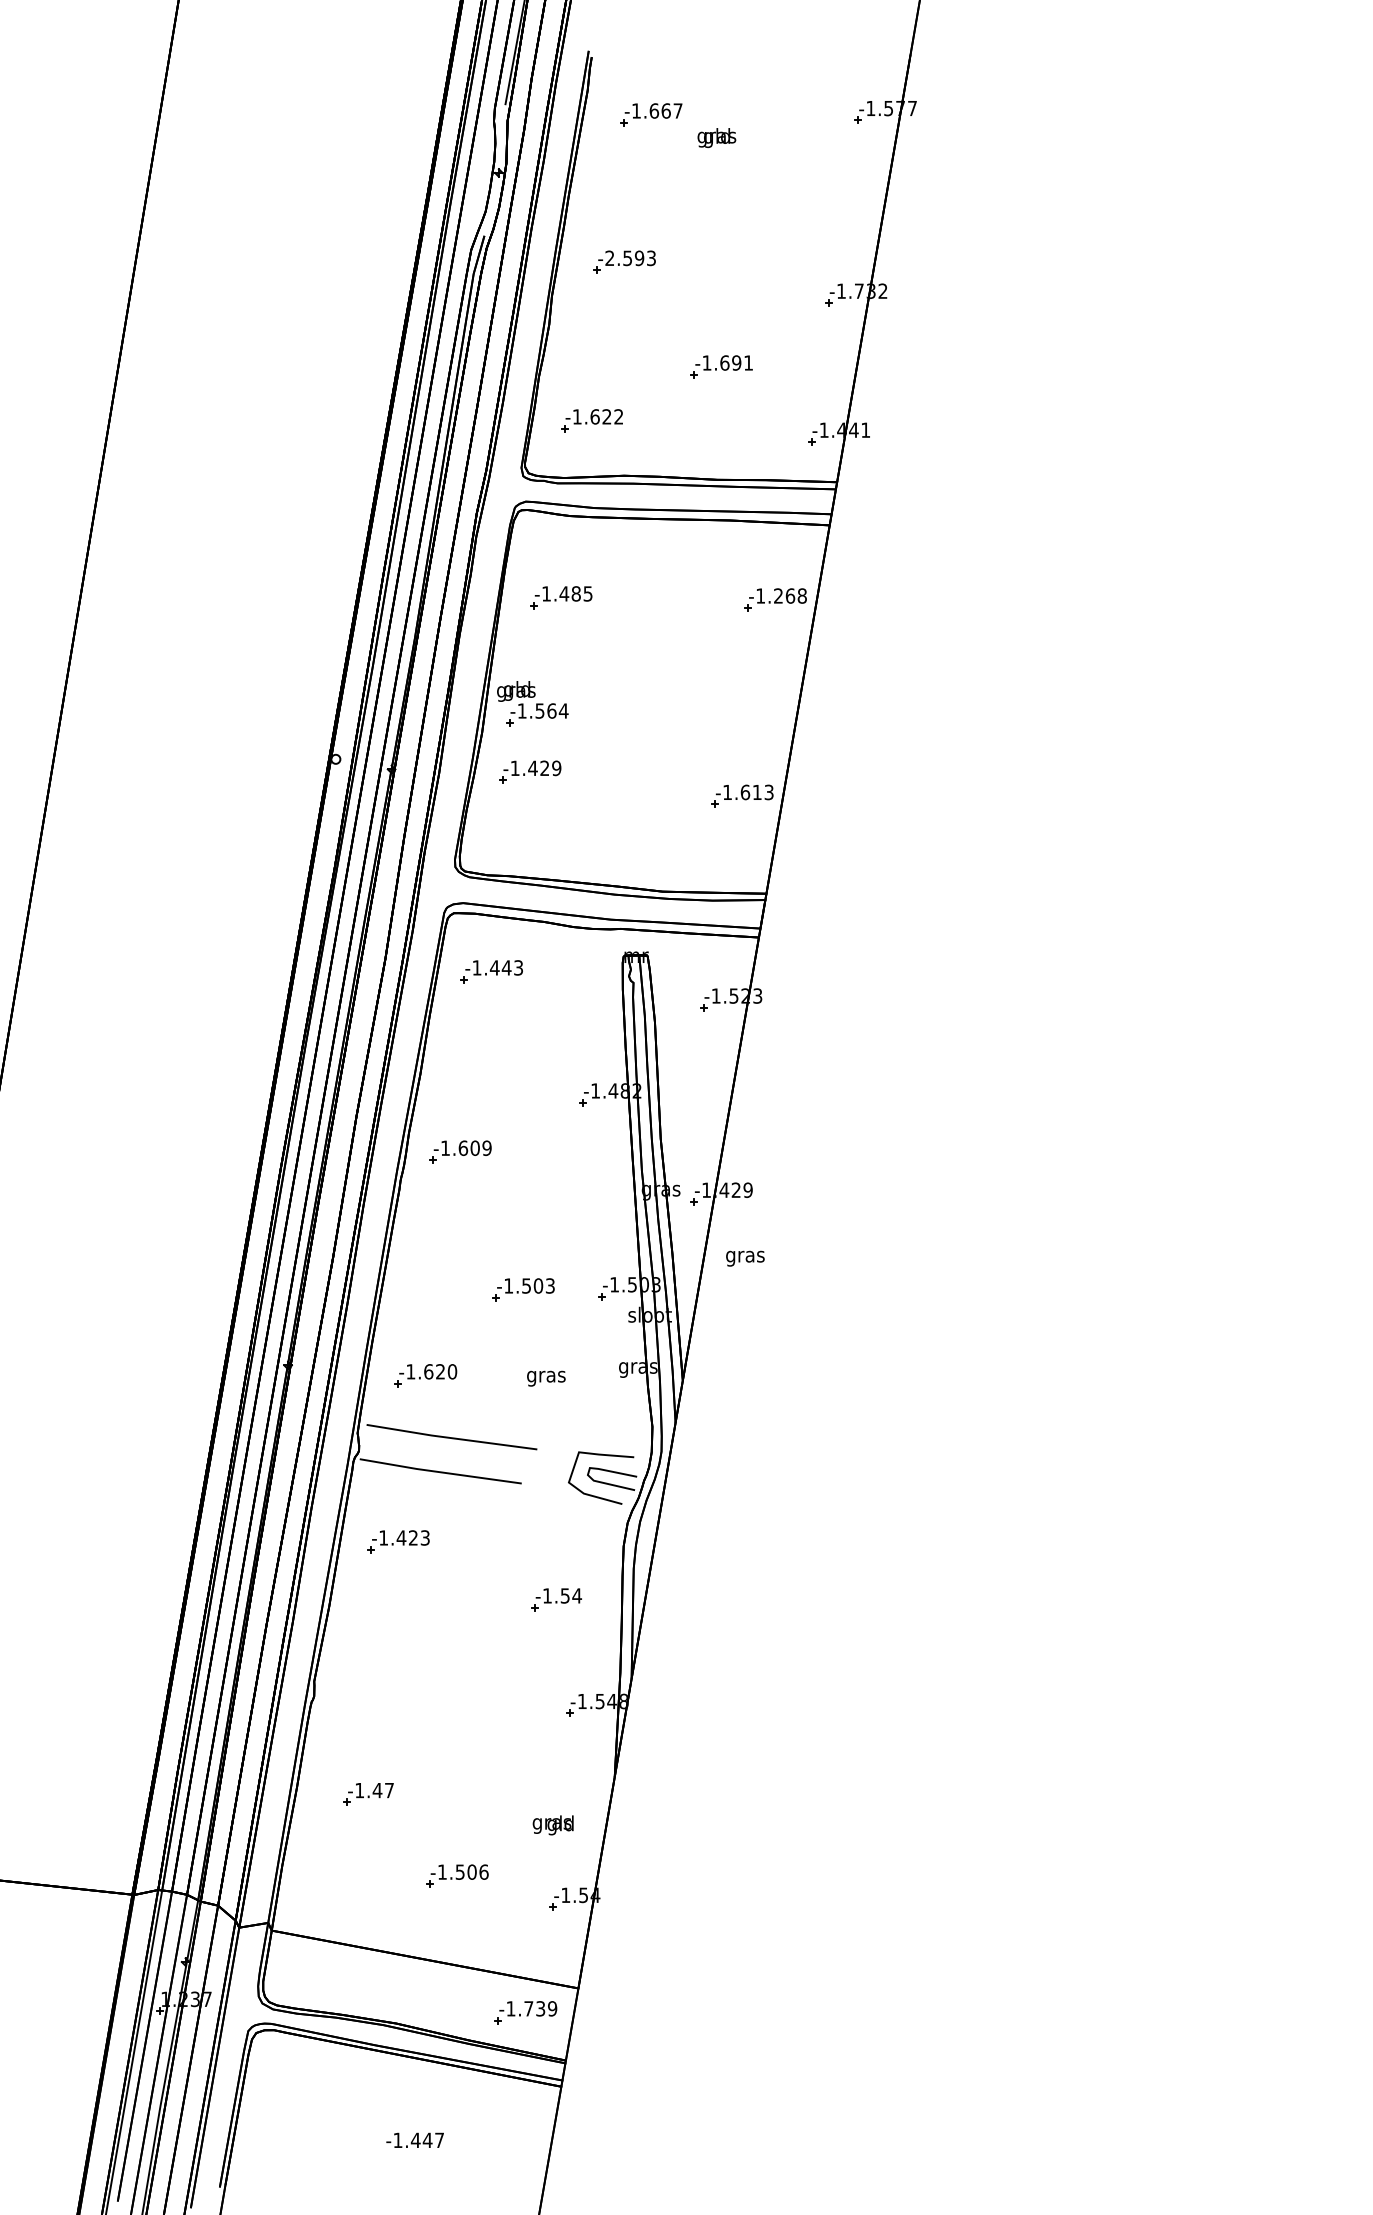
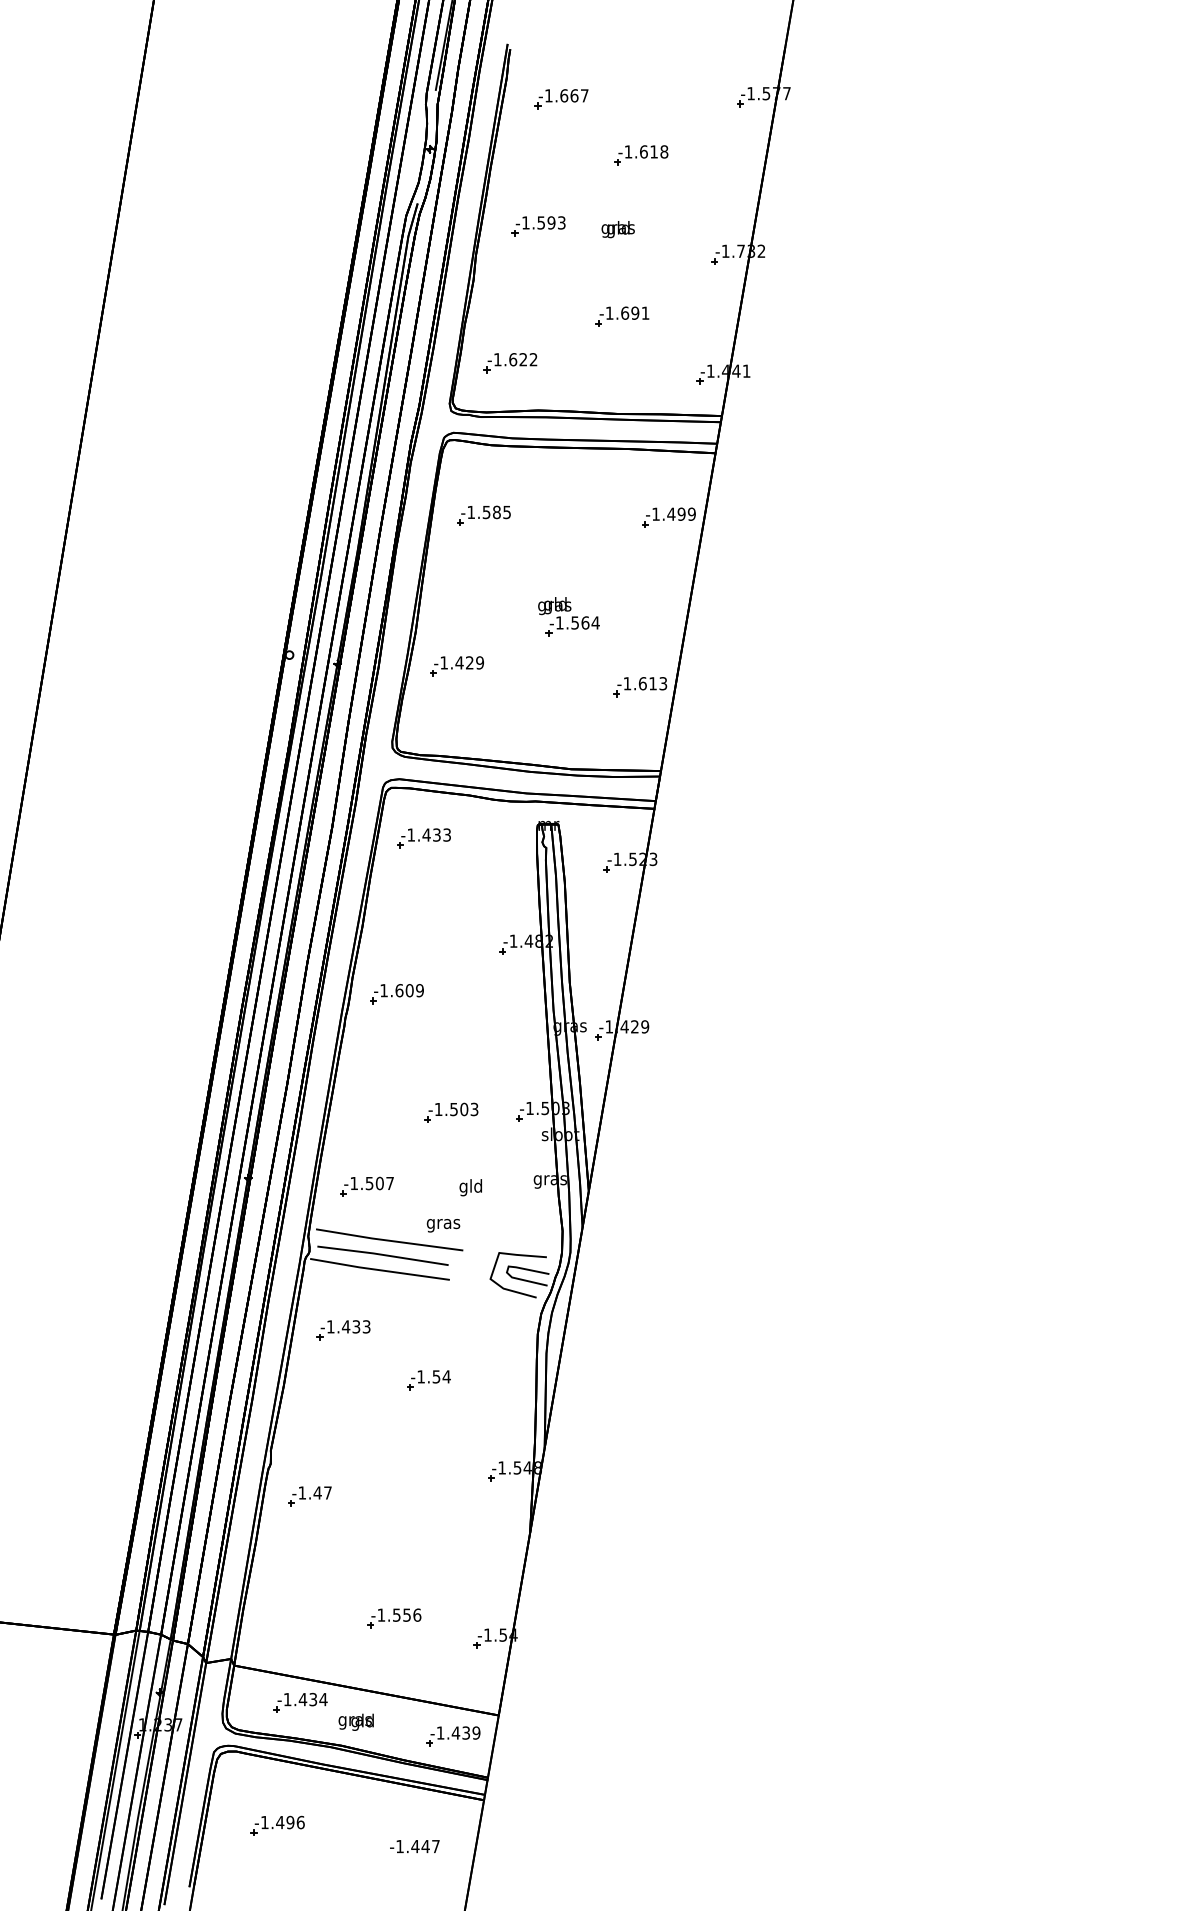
text: (716, 137) -> (617, 229), moved
part: (743, 179) -> (641, 154), added
text: (609, 257) -> (525, 222), -2.593 -> -1.593
text: (564, 593) -> (486, 512), -1.485 -> -1.585
text: (789, 595) -> (680, 513), -1.268 -> -1.499
part: (532, 703) -> (568, 616), moved
text: (506, 967) -> (436, 834), -1.443 -> -1.433
text: (745, 1258) -> (443, 1225), moved
text: (440, 1371) -> (379, 1183), -1.620 -> -1.507
text: (546, 1376) -> (471, 1187), gras -> gld
line: (444, 1455) -> (383, 1255), added
text: (413, 1537) -> (356, 1326), -1.423 -> -1.433
part: (556, 1599) -> (428, 1379), moved
part: (368, 1794) -> (309, 1496), moved
text: (552, 1825) -> (355, 1722), moved
text: (471, 1871) -> (406, 1614), -1.506 -> -1.556
part: (348, 1973) -> (300, 1702), added
text: (528, 2008) -> (455, 1732), -1.739 -> -1.439
part: (322, 2115) -> (277, 1825), added
text: (414, 2139) -> (414, 1845), moved

